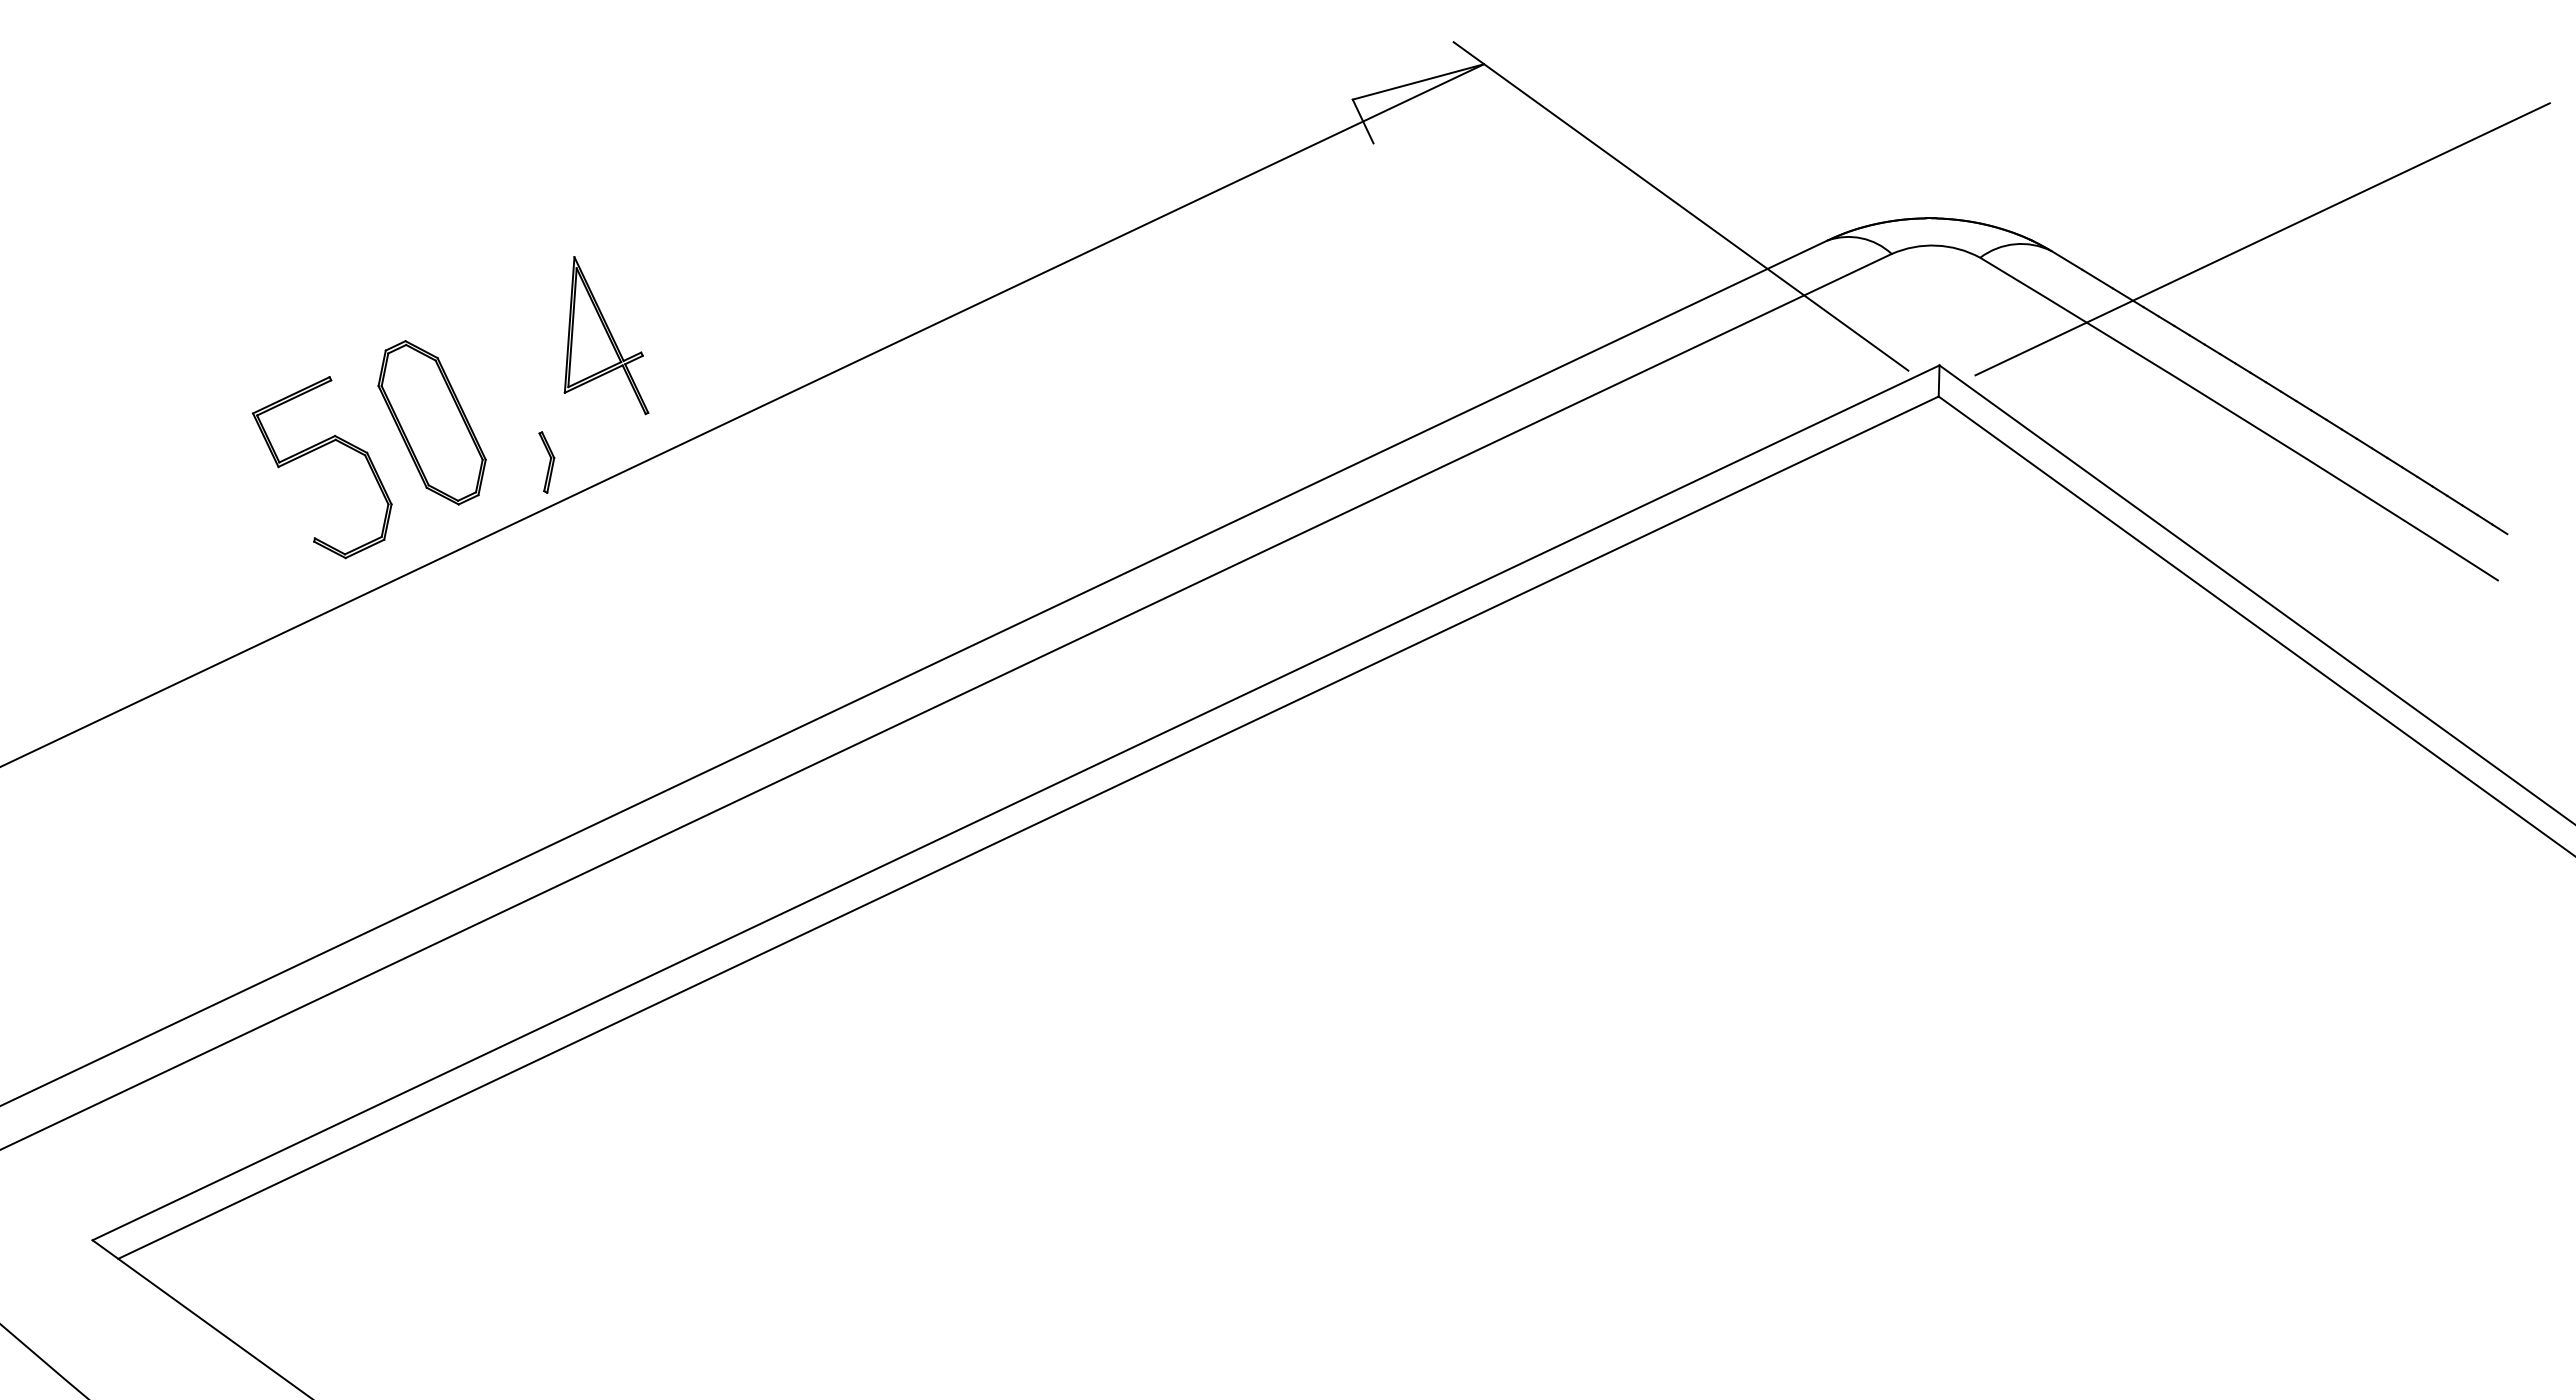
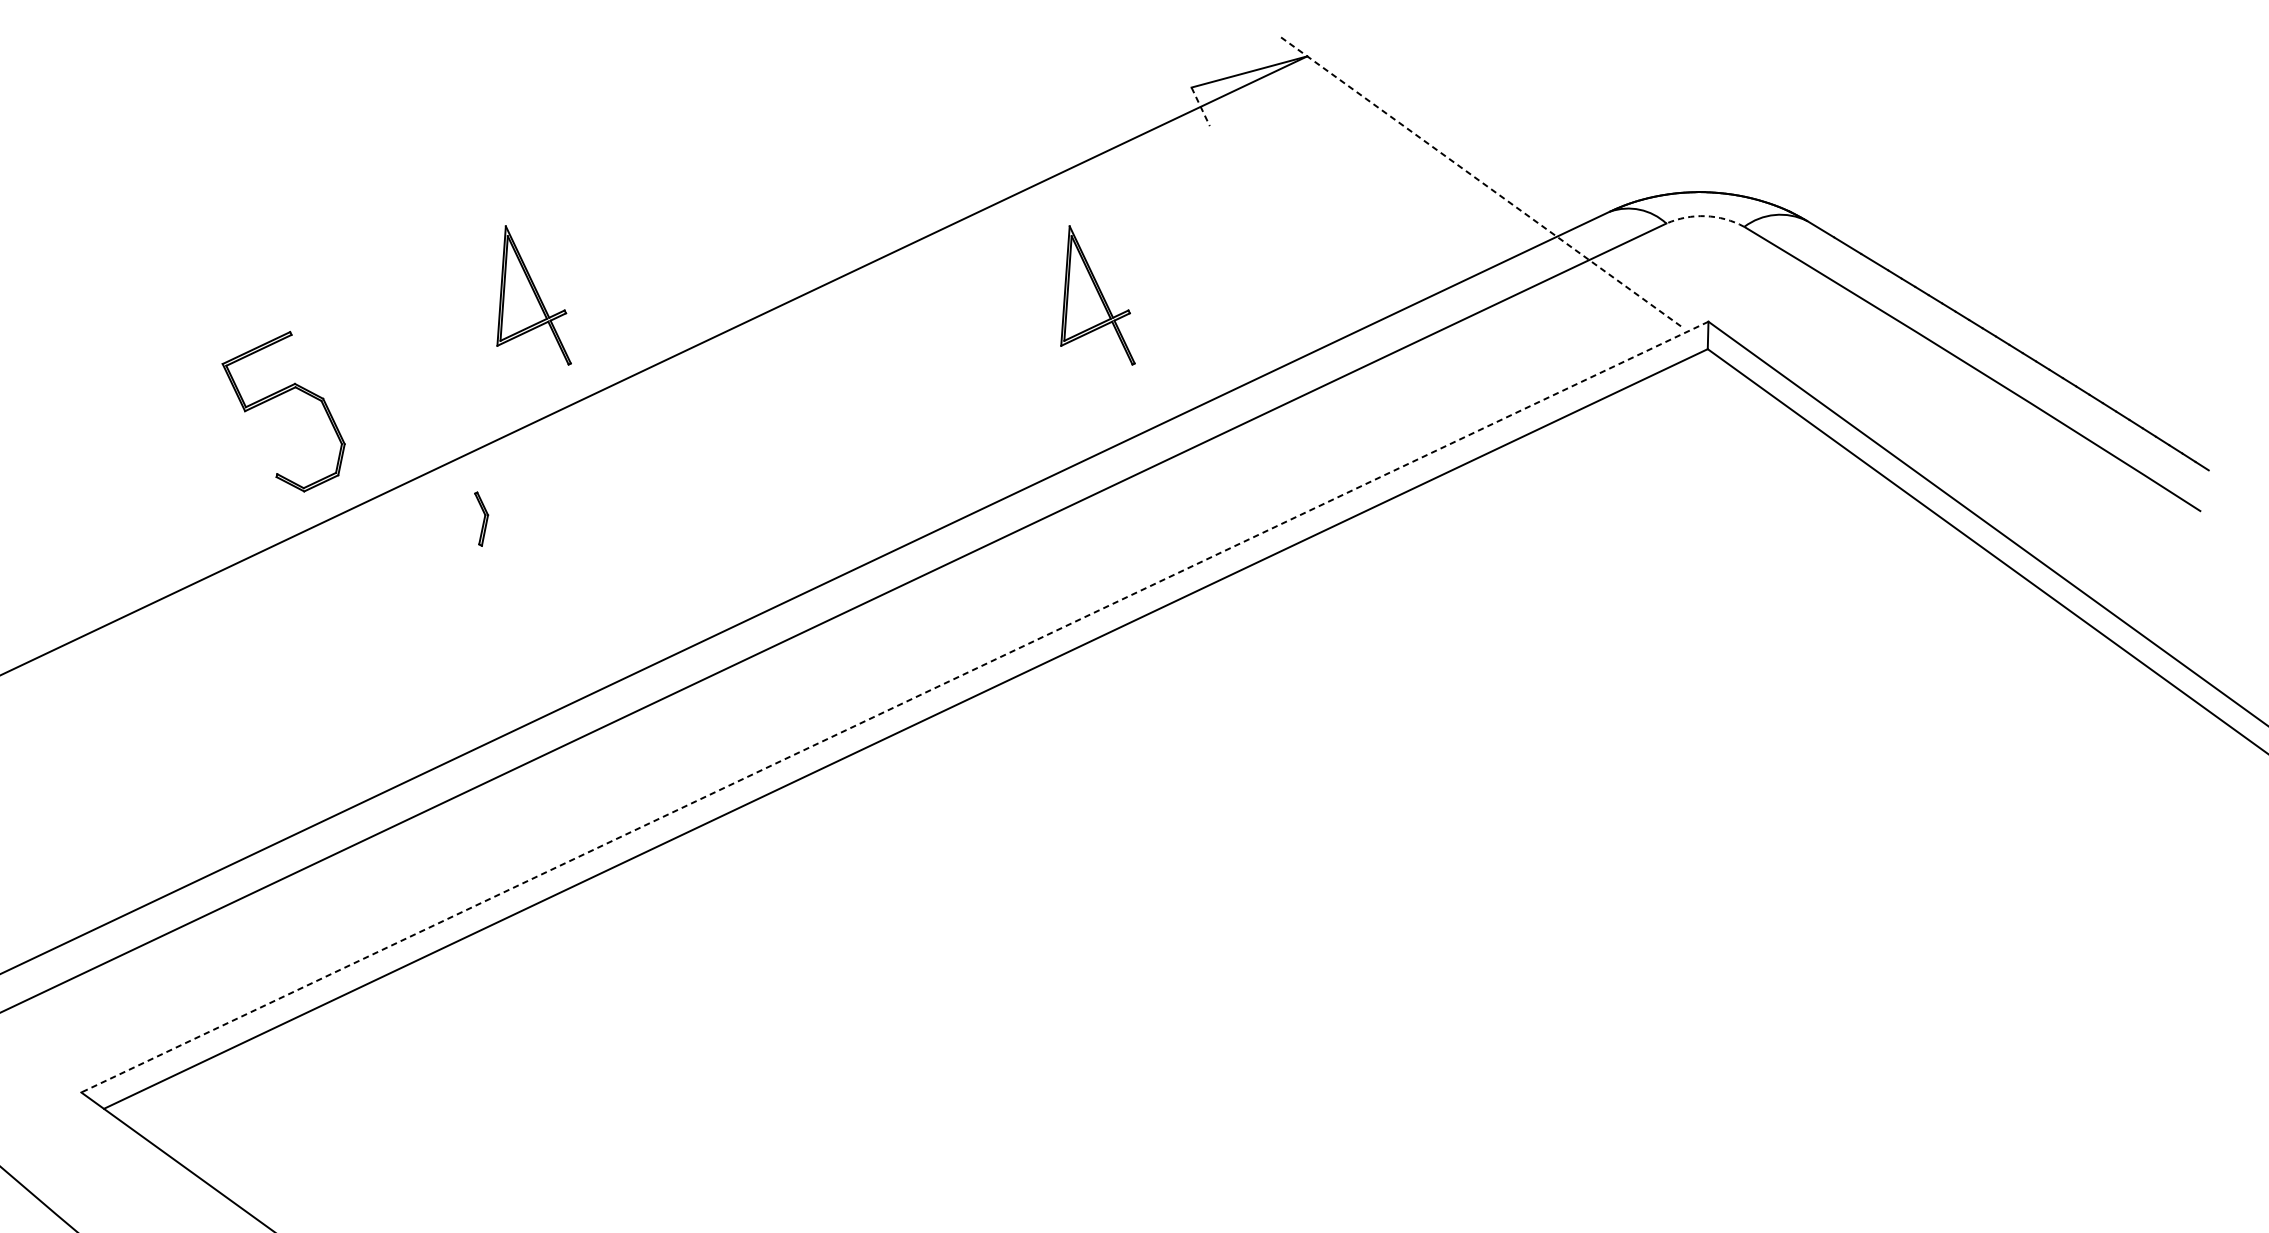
line: (1363, 121) -> (1201, 106), solid -> dashed
line: (1680, 206) -> (1480, 181), solid -> dashed
line: (2262, 239) -> (1993, 210), removed
arc: (1936, 245) -> (1705, 216), solid -> dashed
part: (1246, 335) -> (1097, 295), added
part: (431, 422) -> (379, 372), removed
part: (546, 462) -> (481, 519), moved
line: (1016, 802) -> (895, 706), solid -> dashed

